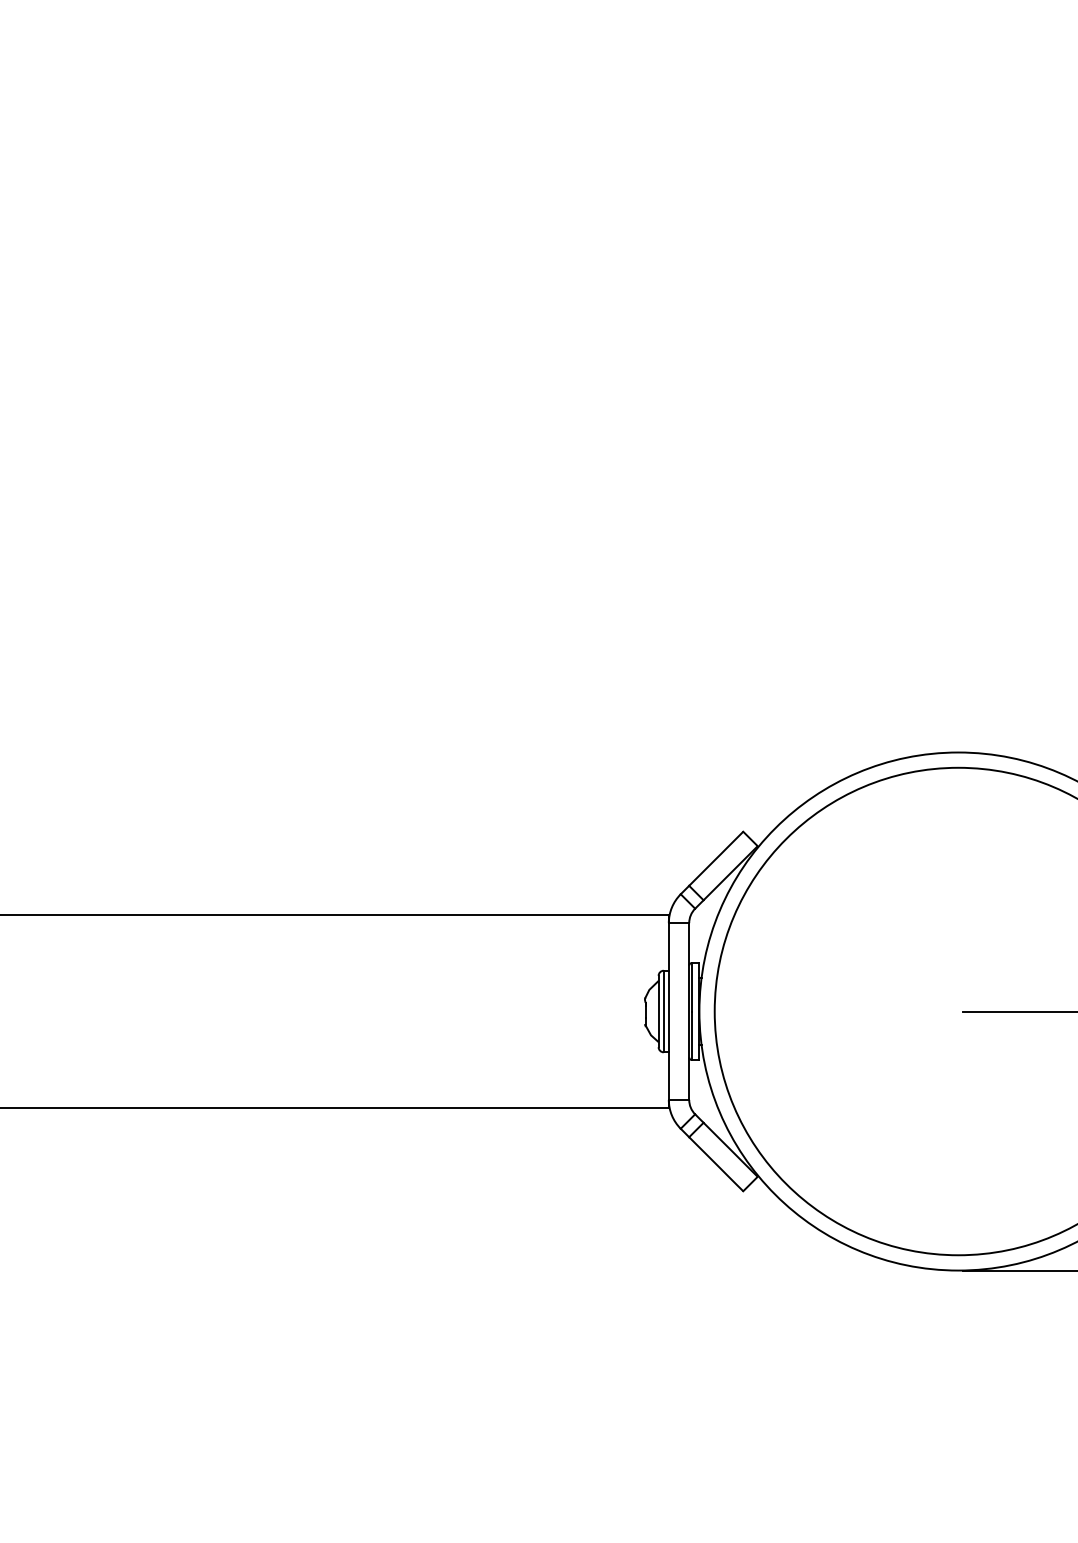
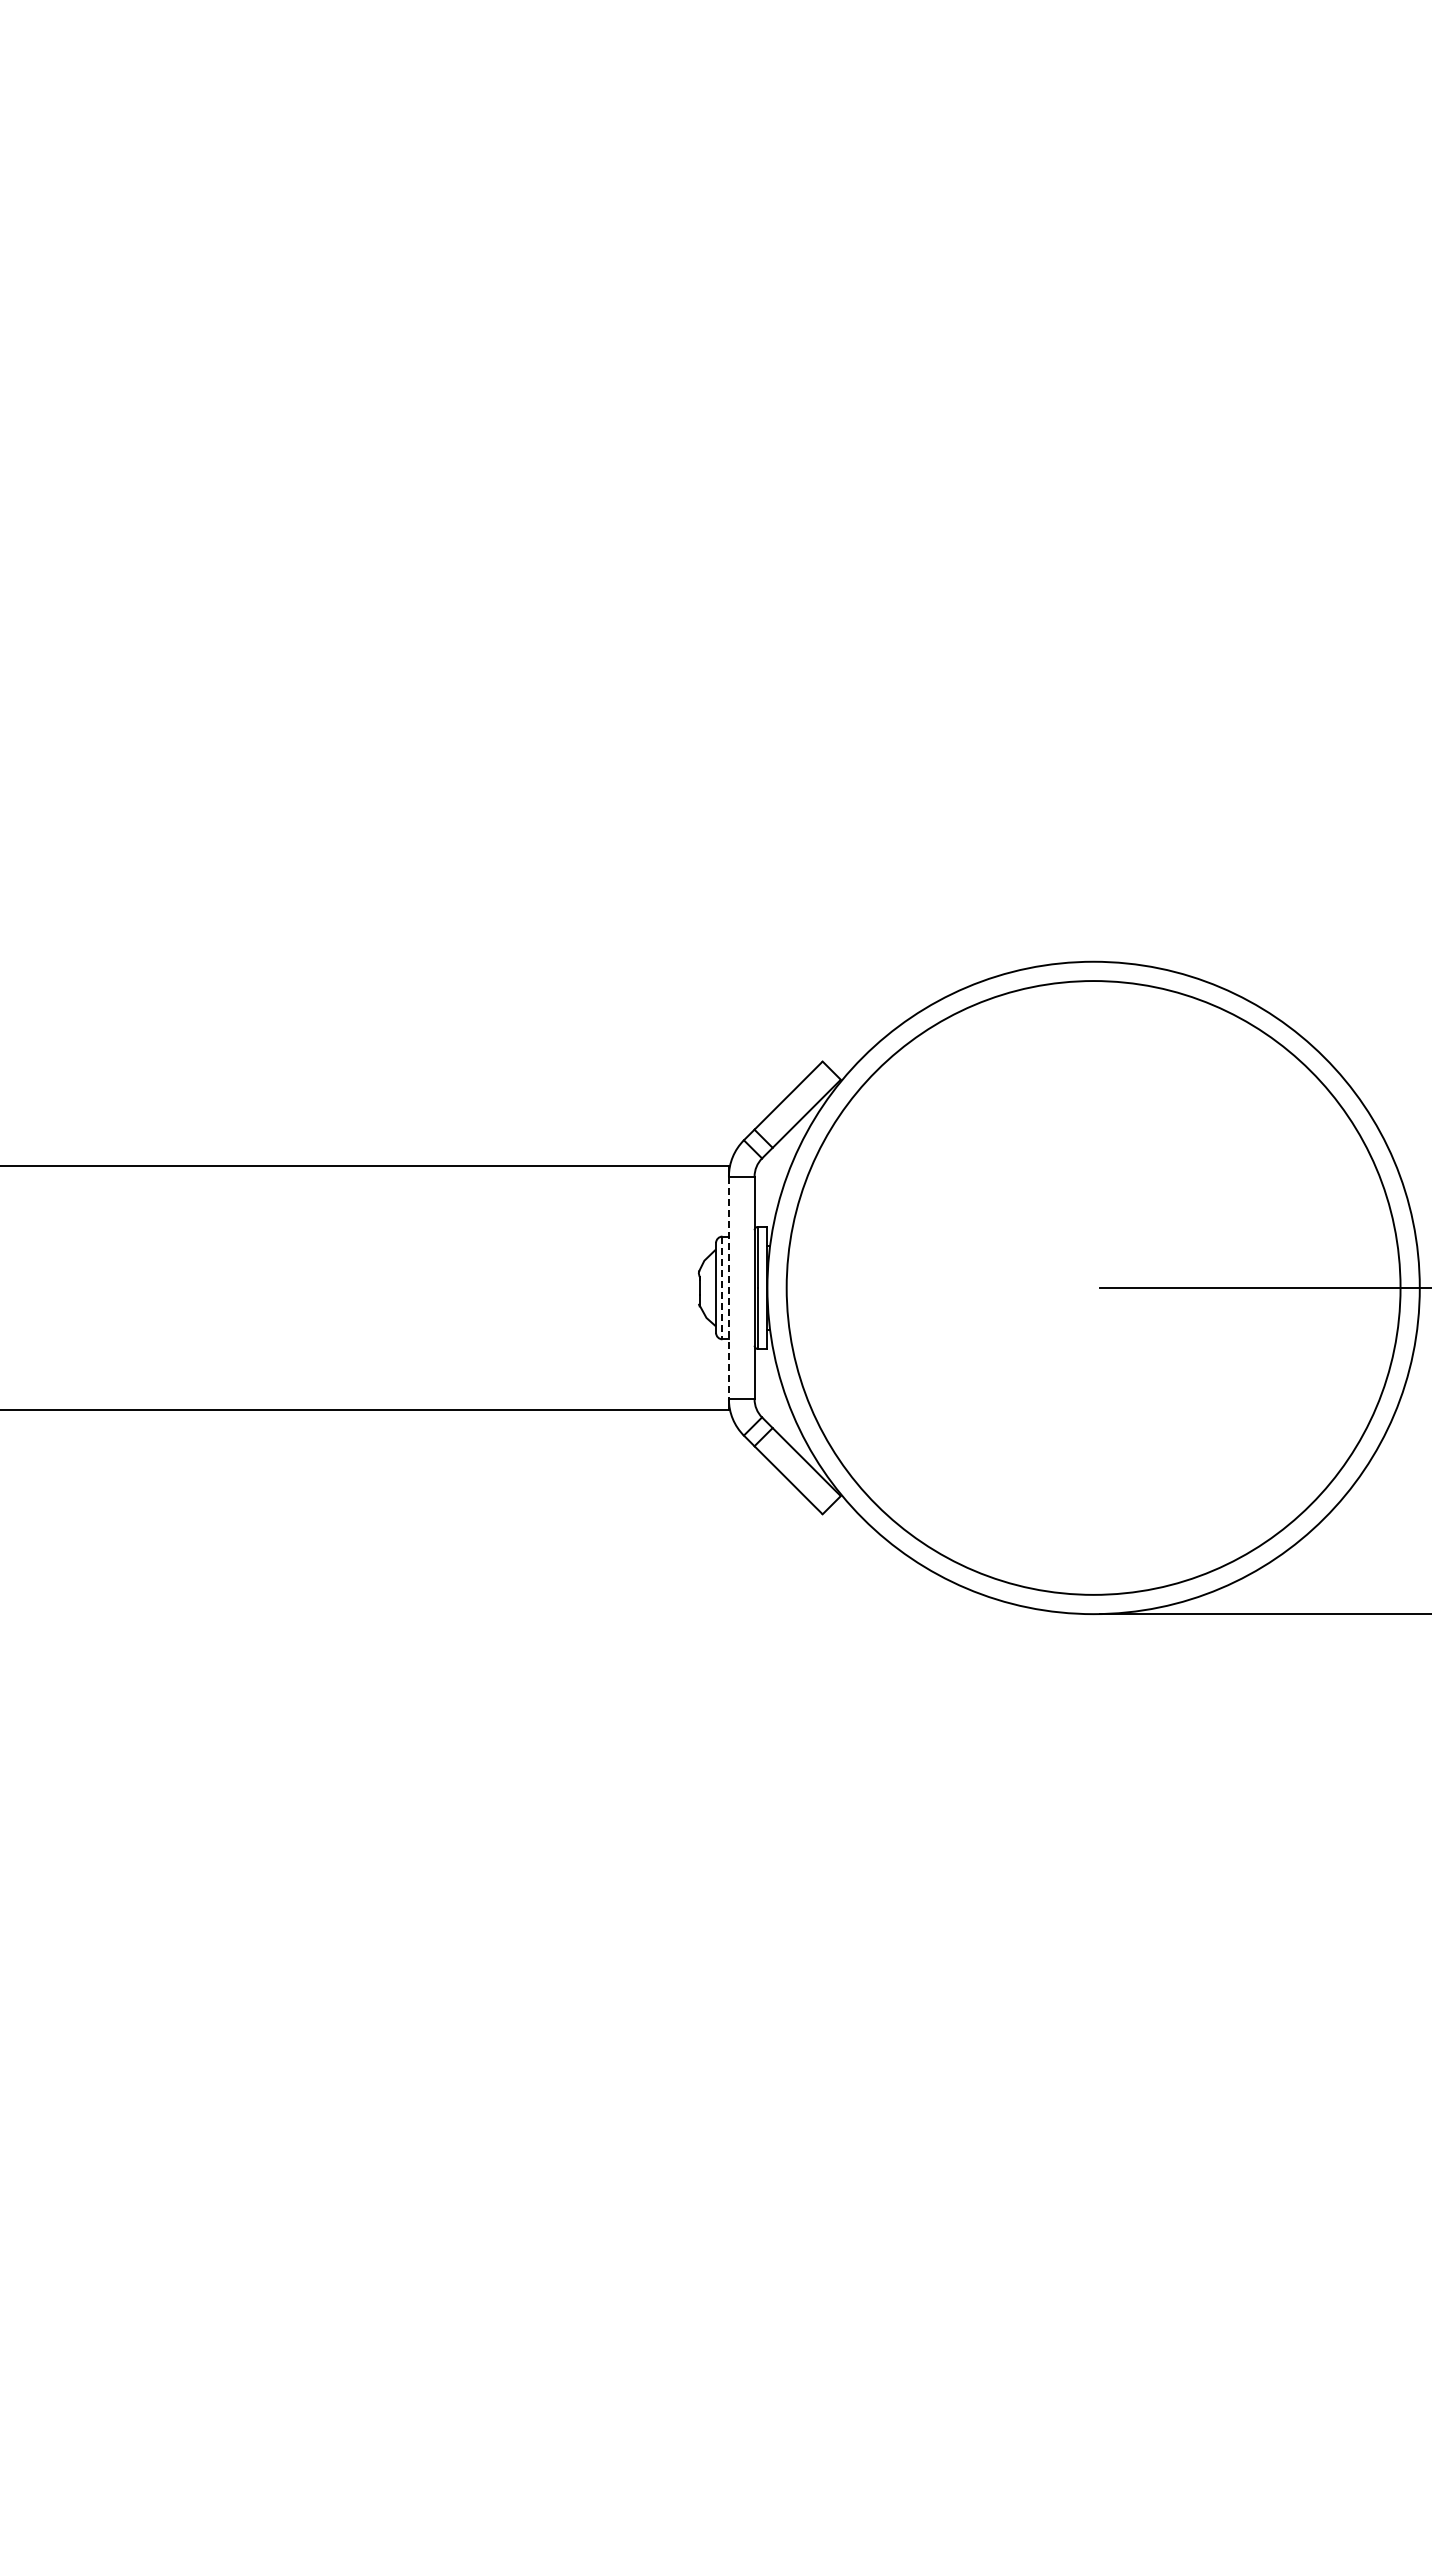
line: (663, 1011) -> (722, 1288), solid -> dashed
line: (668, 1011) -> (728, 1288), solid -> dashed

